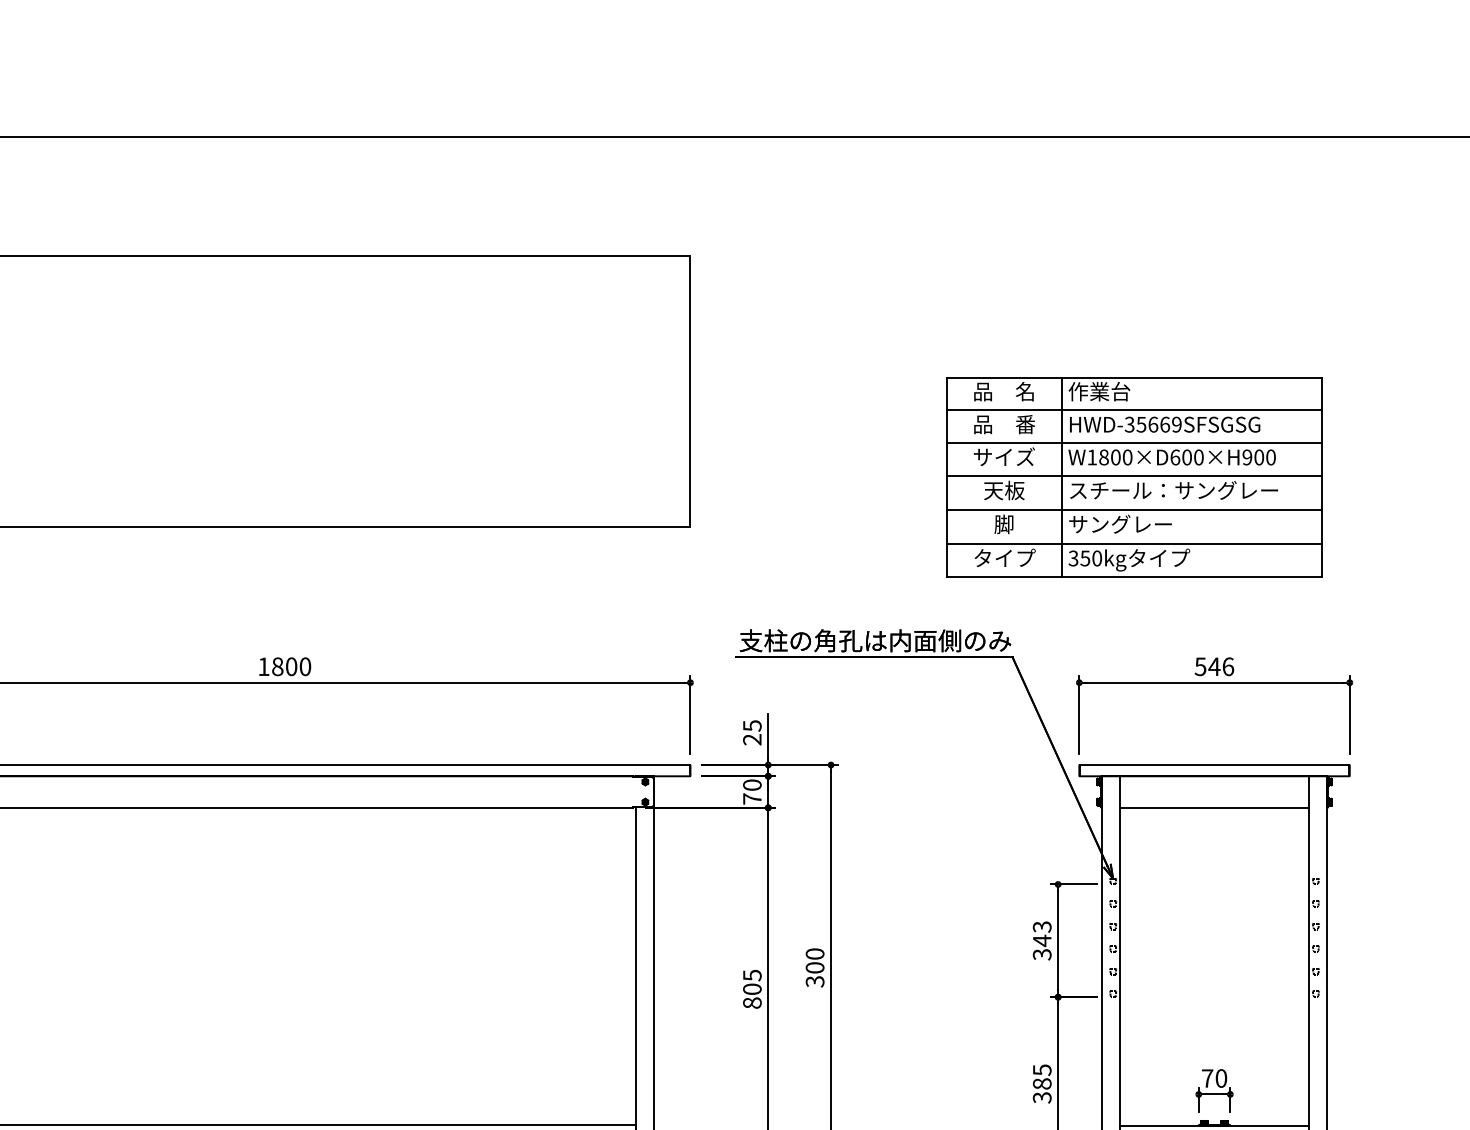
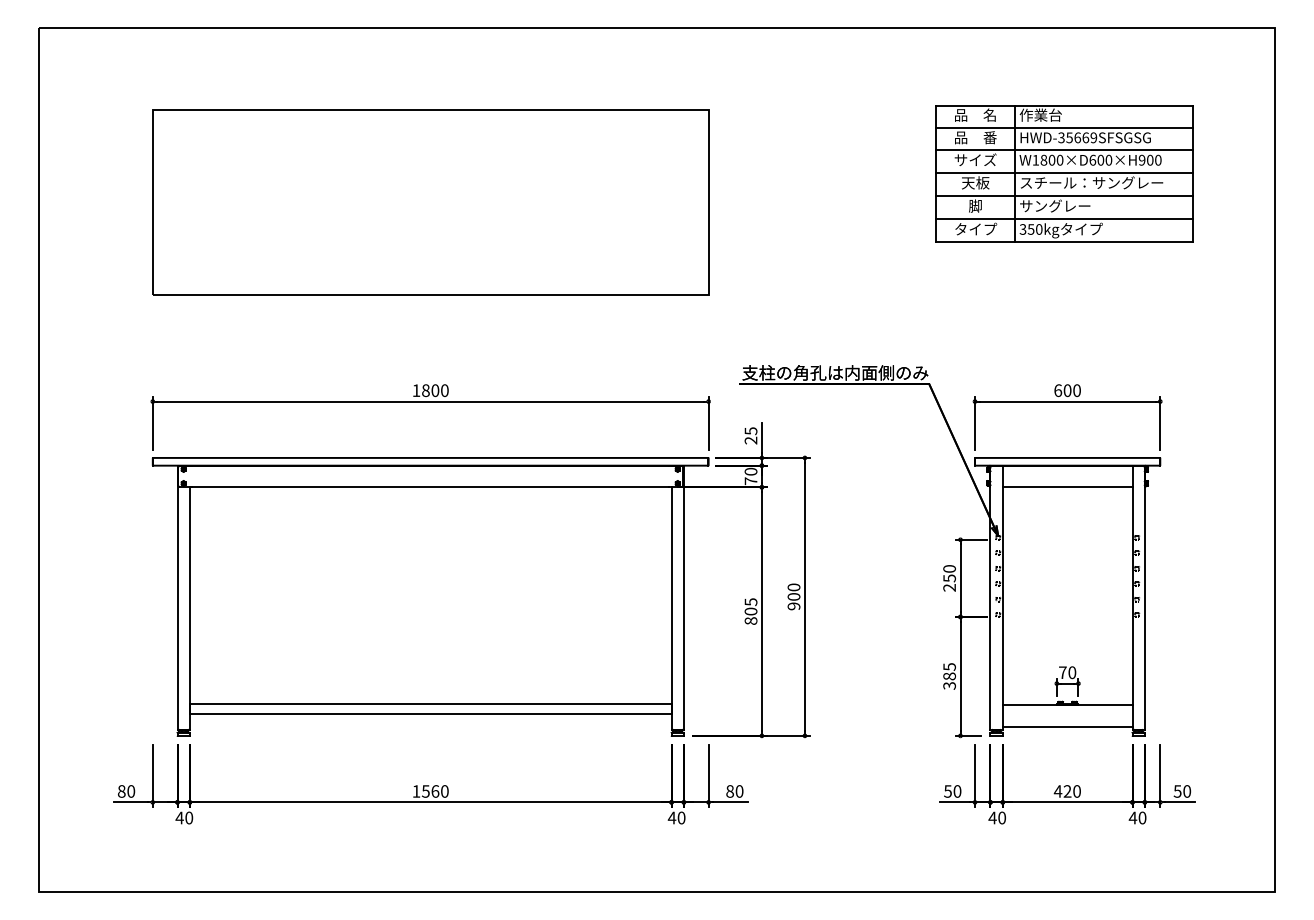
part: (1134, 476) -> (1064, 173), moved
text: (1214, 666) -> (1067, 390), 546 -> 600
text: (1042, 940) -> (949, 578), 343 -> 250
text: (815, 981) -> (794, 606), 300 -> 900

